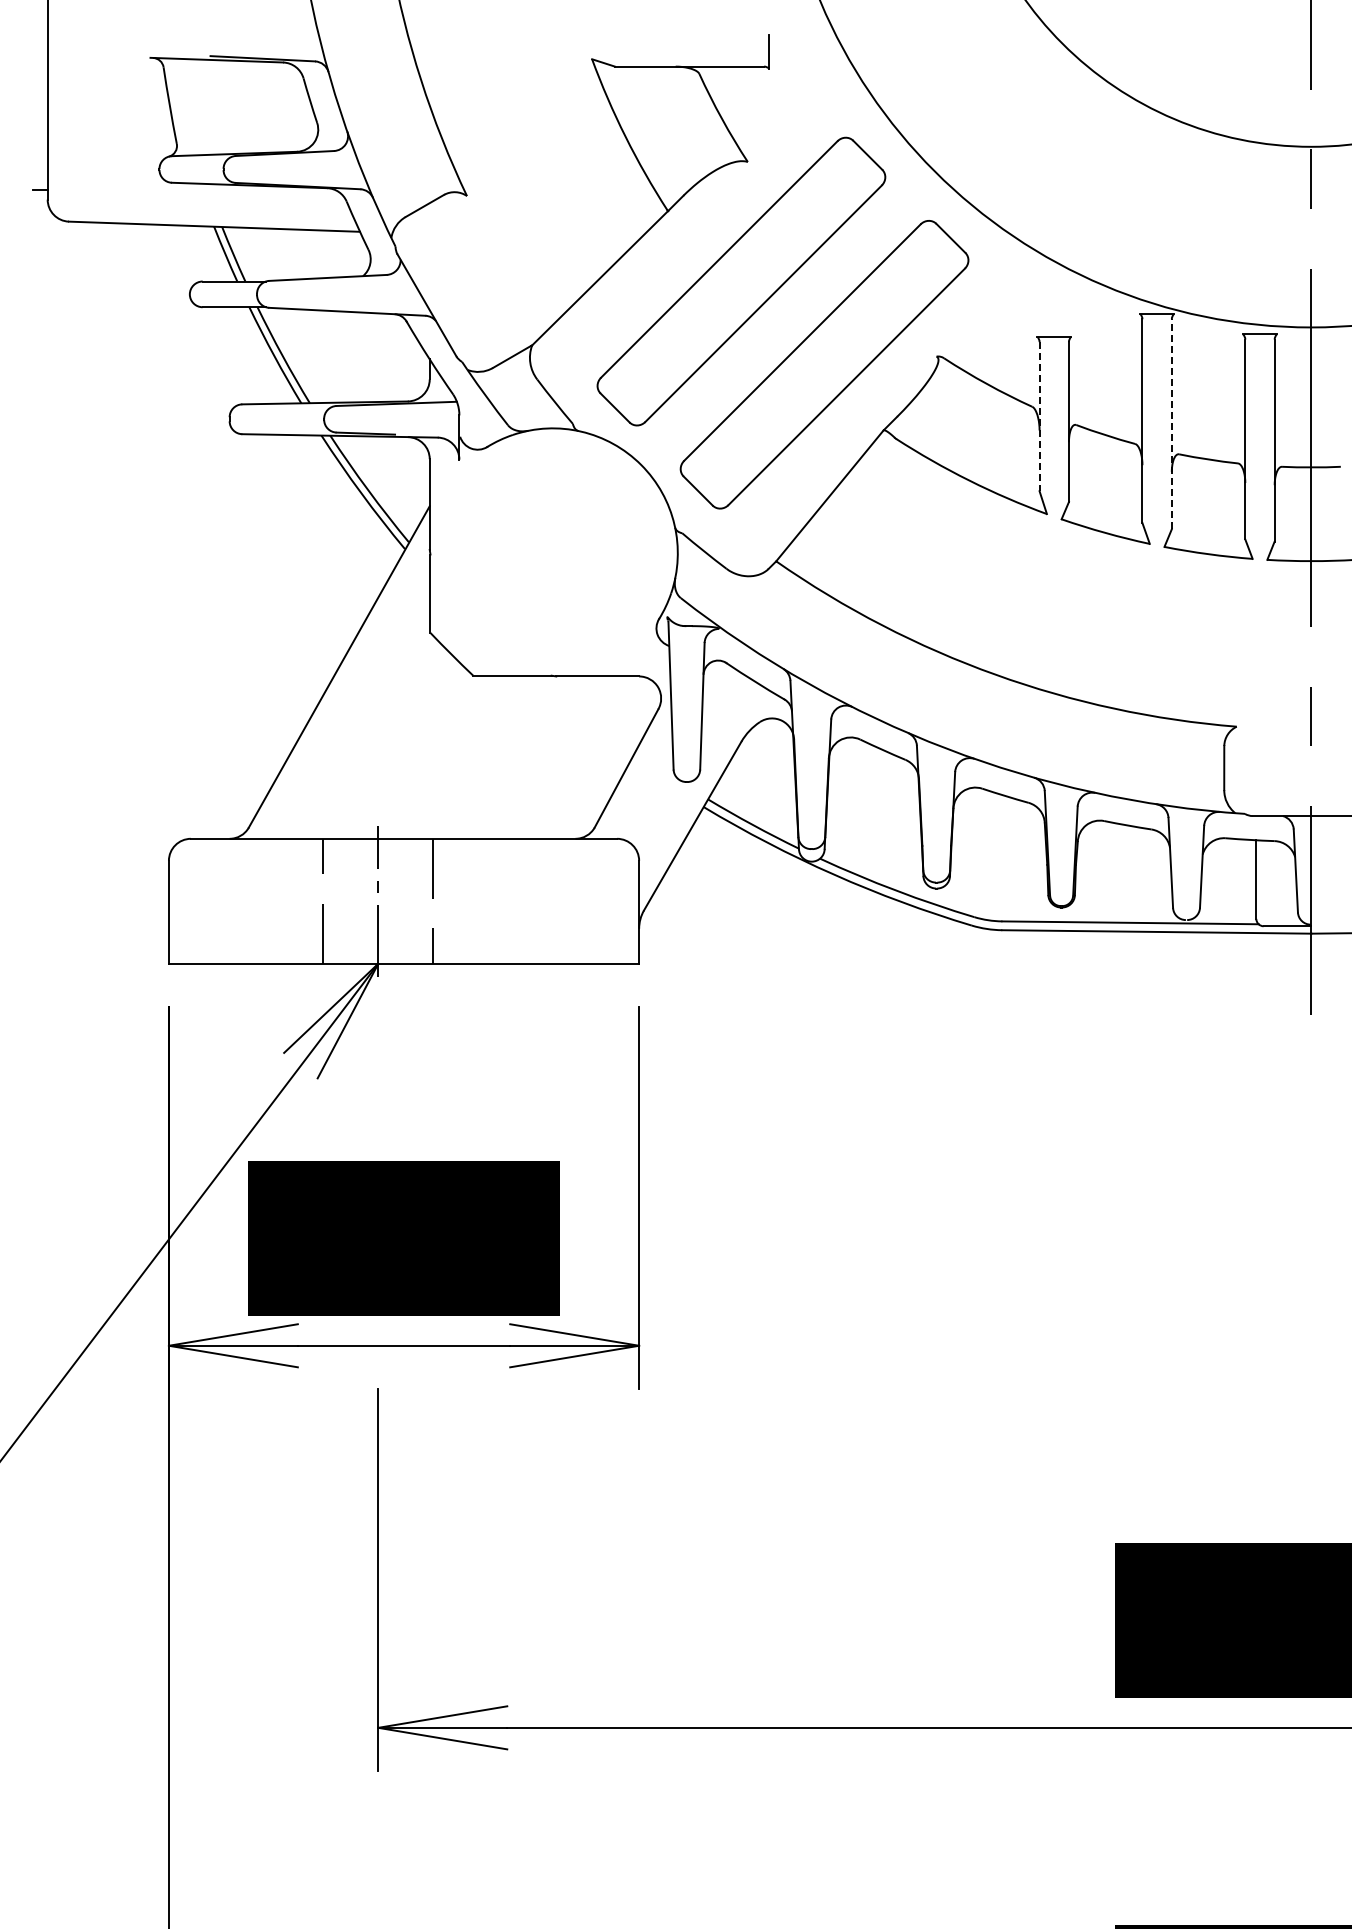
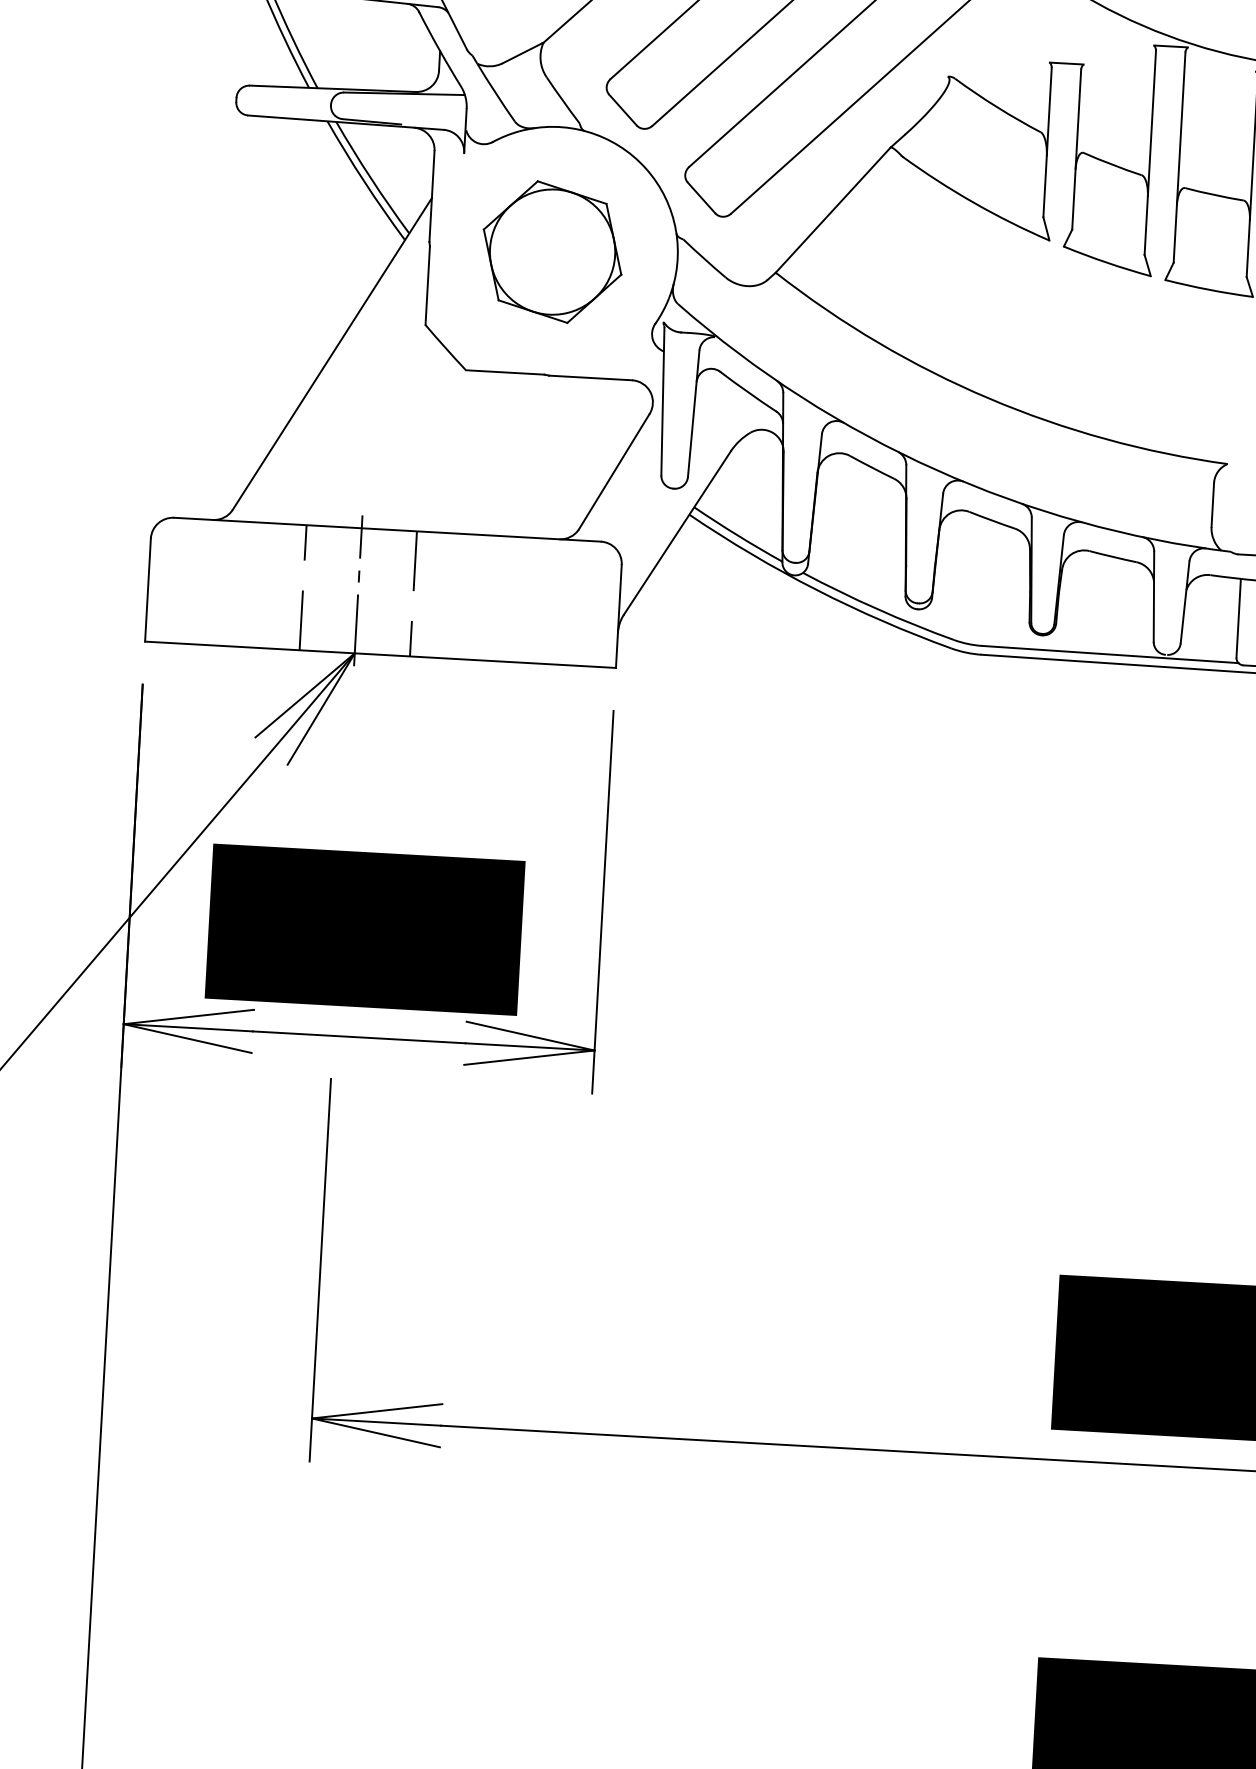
line: (1039, 416) -> (1047, 142), dashed -> solid
line: (1171, 424) -> (1179, 157), dashed -> solid
part: (552, 552) -> (552, 251), added

